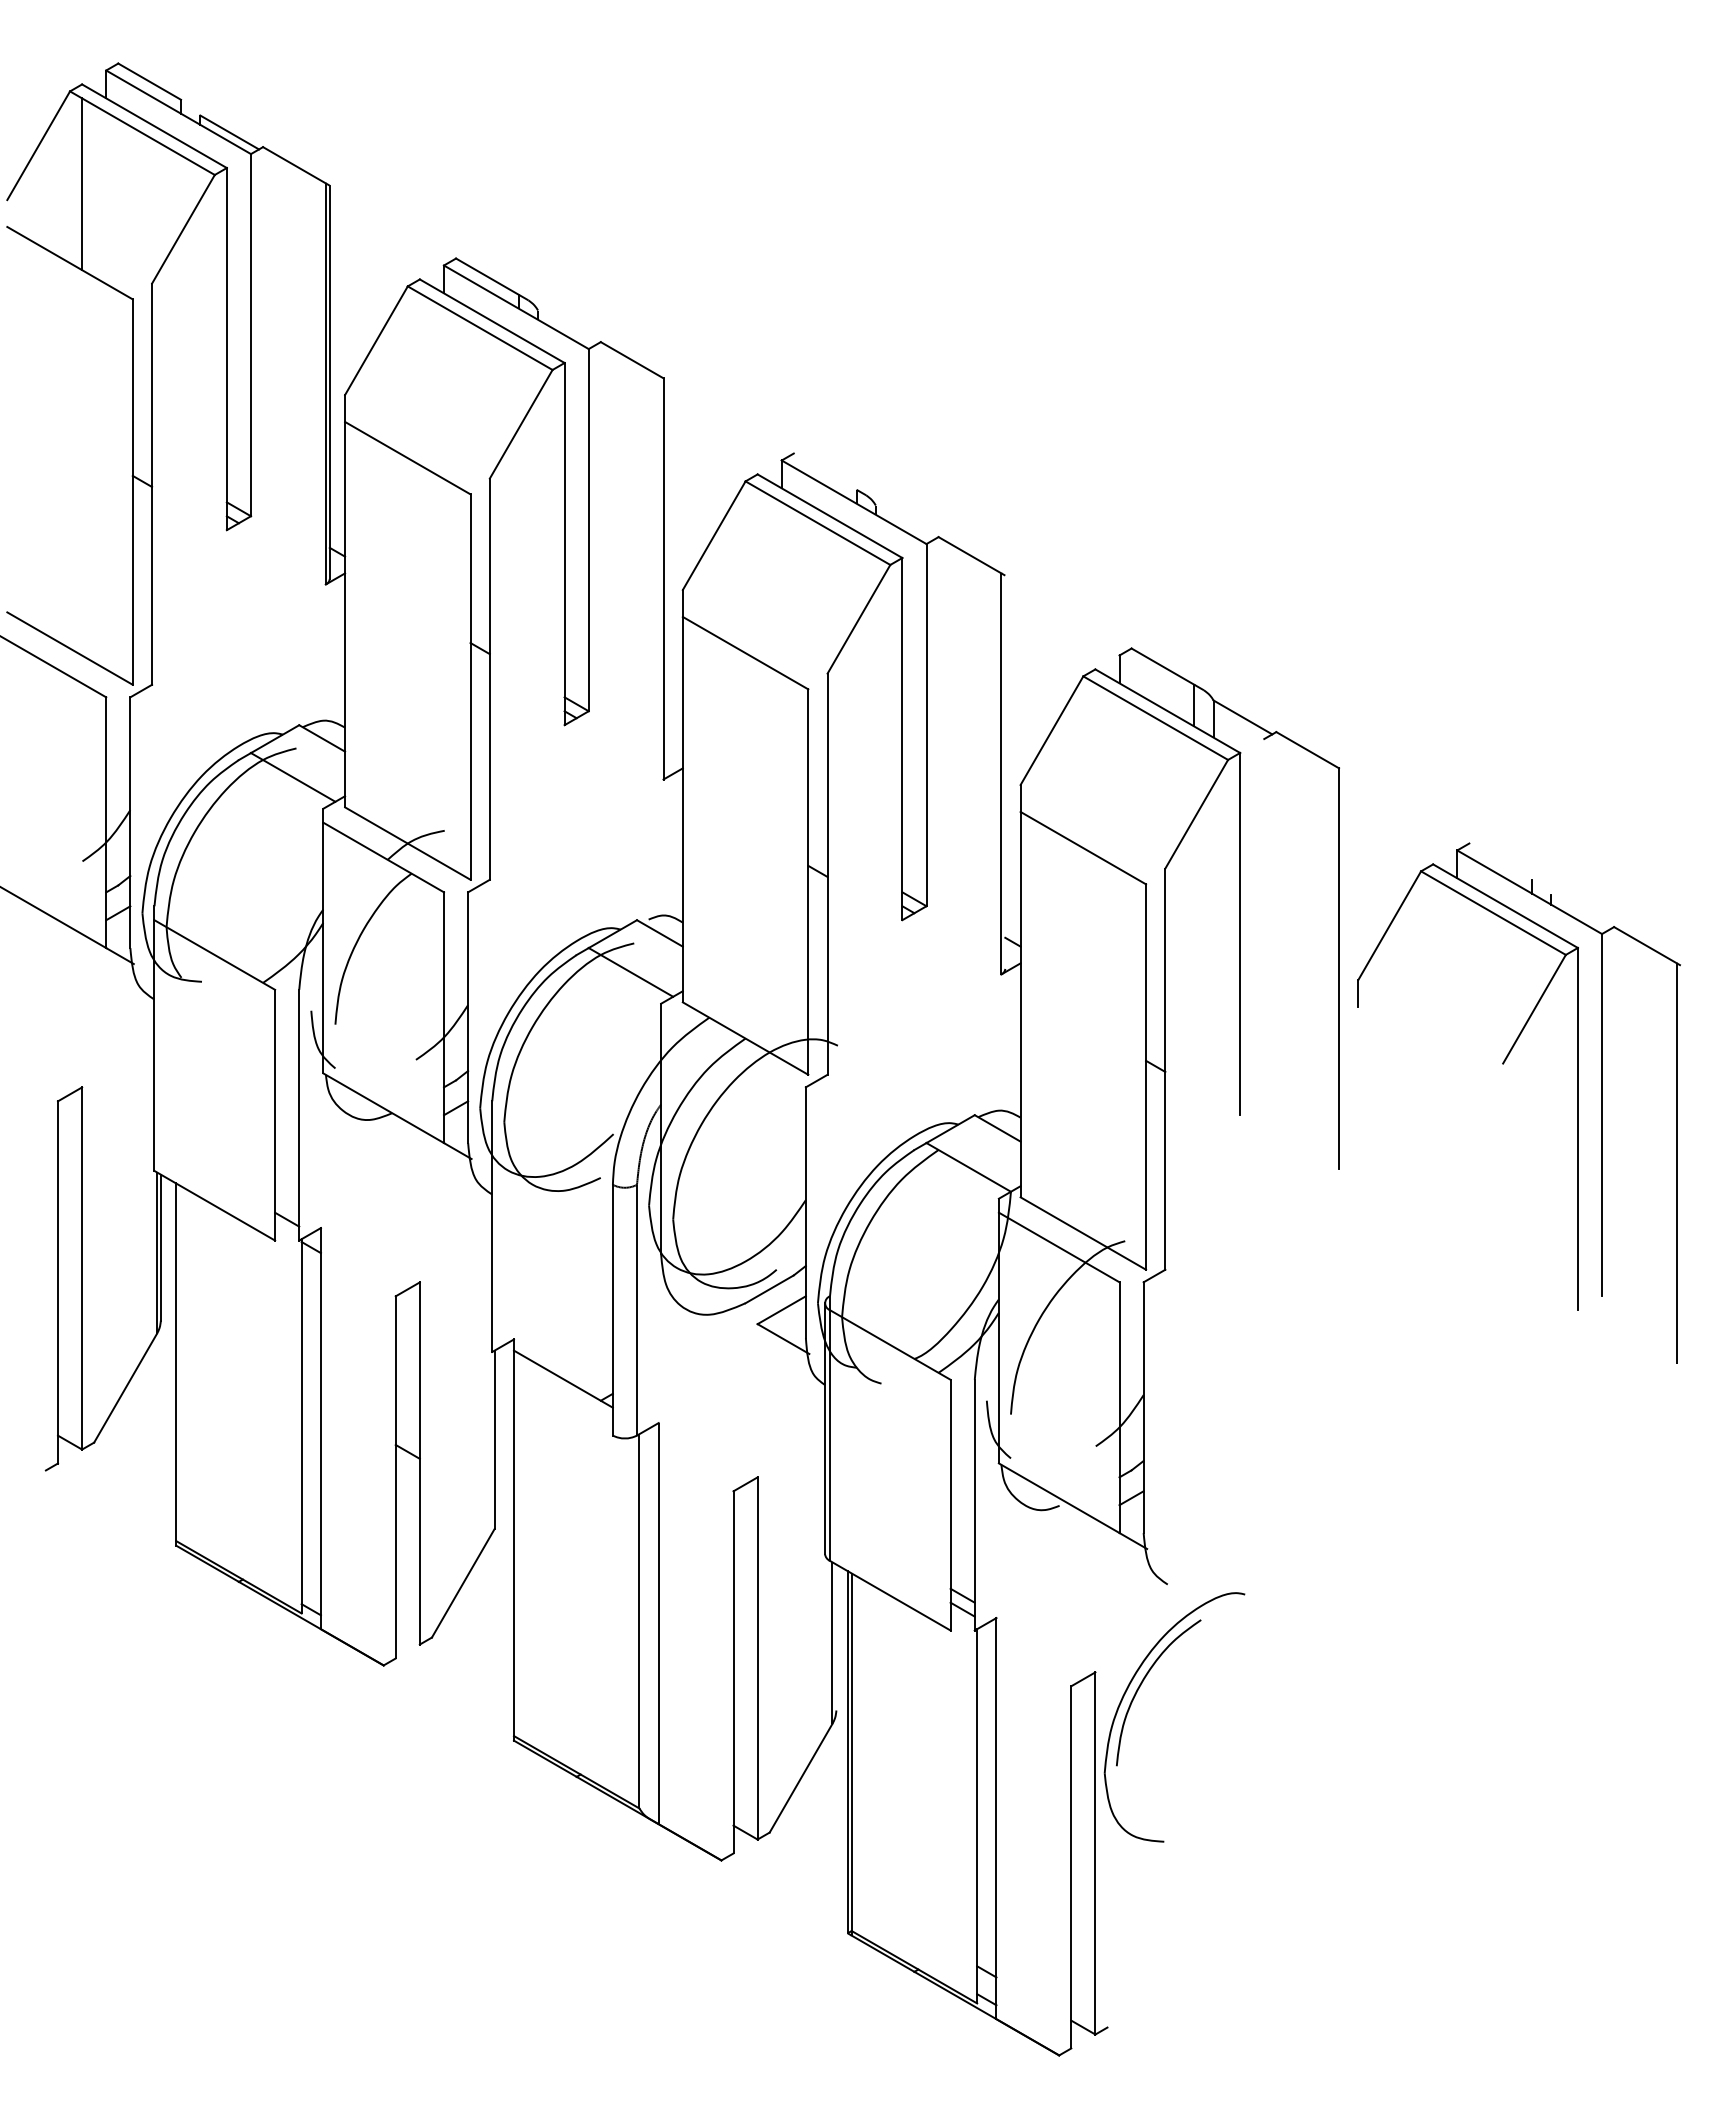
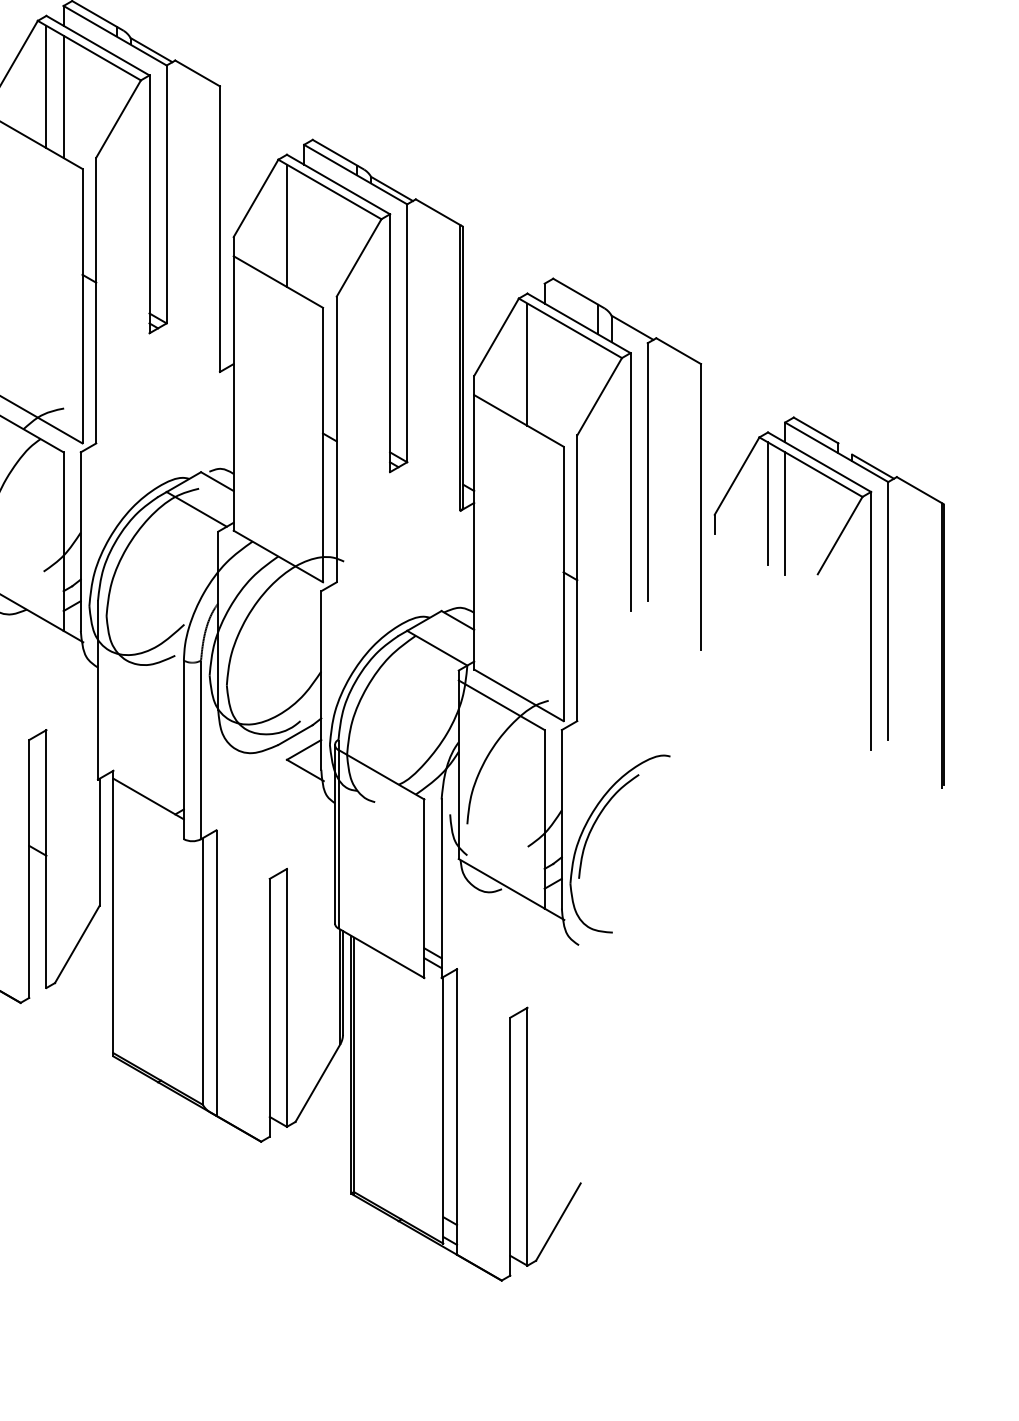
line: (567, 327) -> (151, 50), added
line: (419, 379) -> (46, 87), added
line: (444, 393) -> (63, 97), added
line: (824, 471) -> (334, 152), added
line: (904, 522) -> (391, 189), added
line: (757, 574) -> (286, 226), added
line: (1095, 769) -> (527, 364), added
line: (1005, 771) -> (463, 366), added
line: (1500, 861) -> (815, 430), added
line: (1580, 912) -> (872, 466), added
line: (1264, 920) -> (647, 472), added
line: (1433, 964) -> (768, 503), added
line: (1457, 978) -> (785, 513), added
line: (1680, 1161) -> (944, 644), added
line: (836, 1637) -> (343, 982), added
part: (1134, 1698) -> (591, 830), moved
line: (1138, 1972) -> (558, 1221), added

